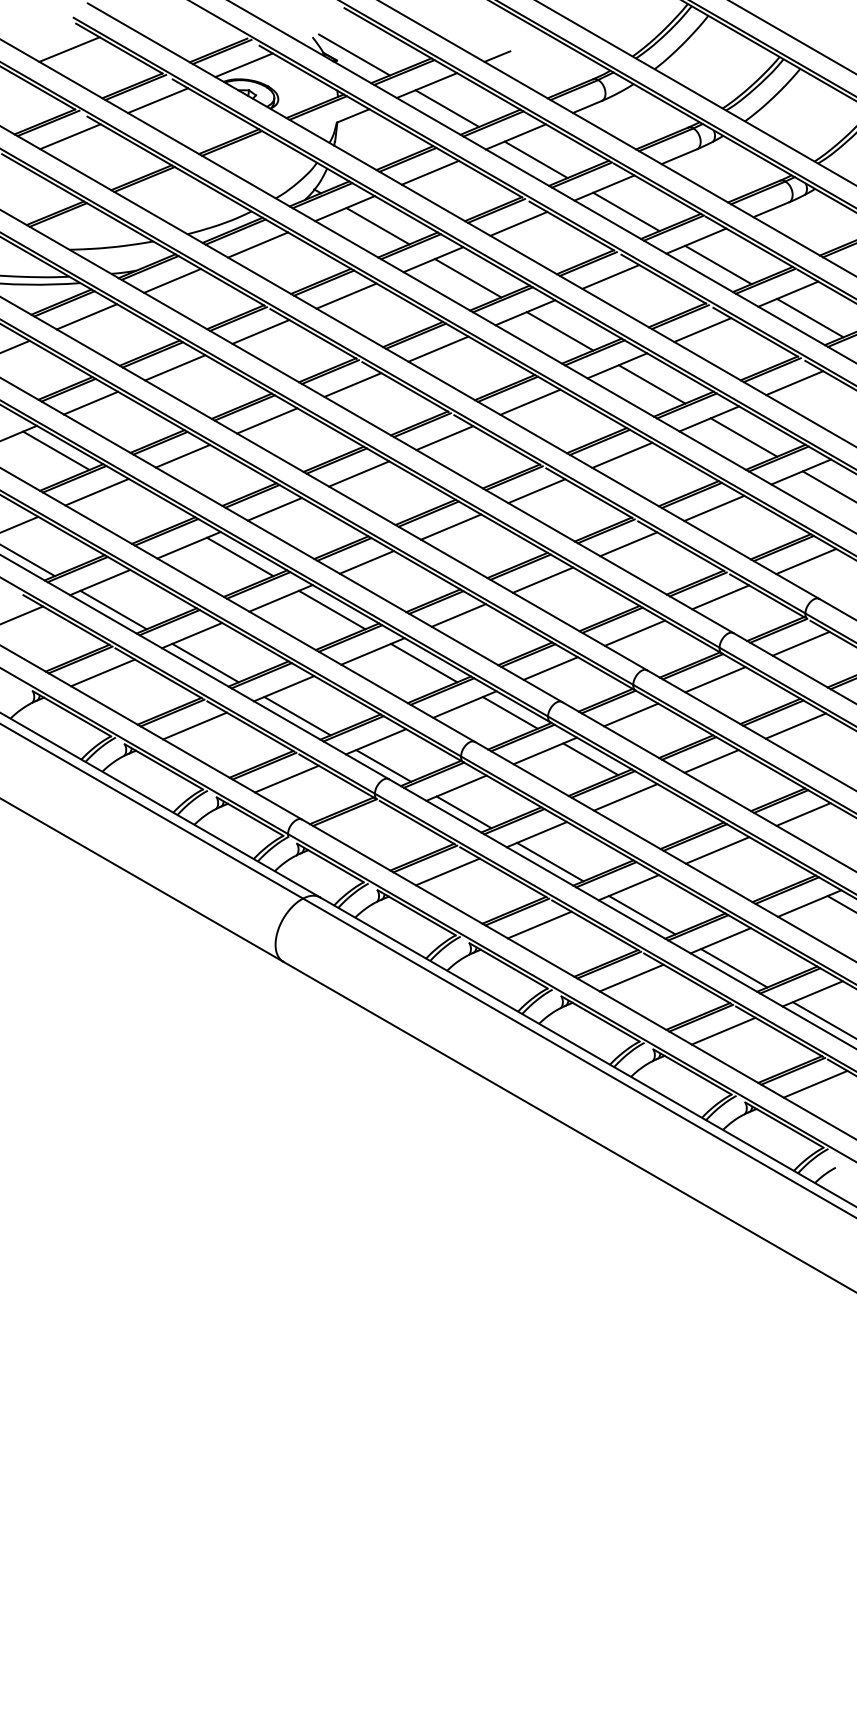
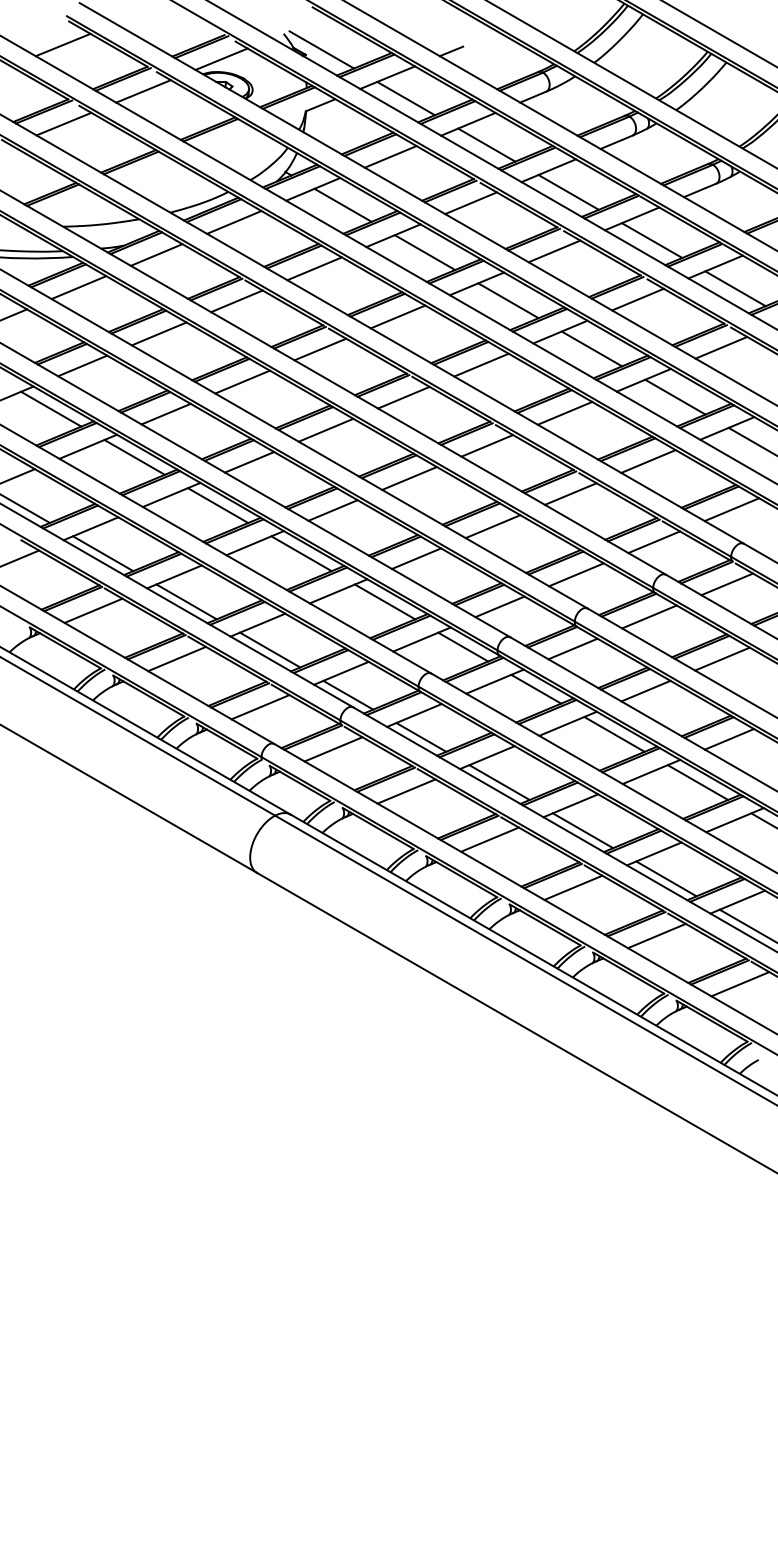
line: (148, 504) -> (134, 457), added
line: (676, 809) -> (614, 734), added
line: (367, 825) -> (333, 749), added
line: (768, 862) -> (697, 782), added

